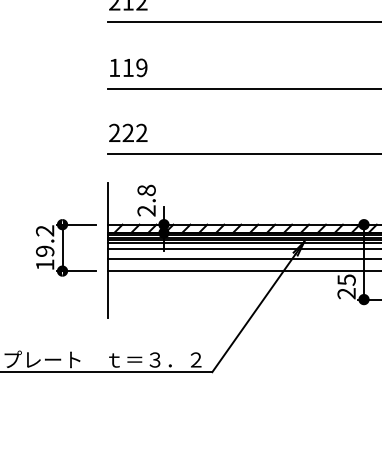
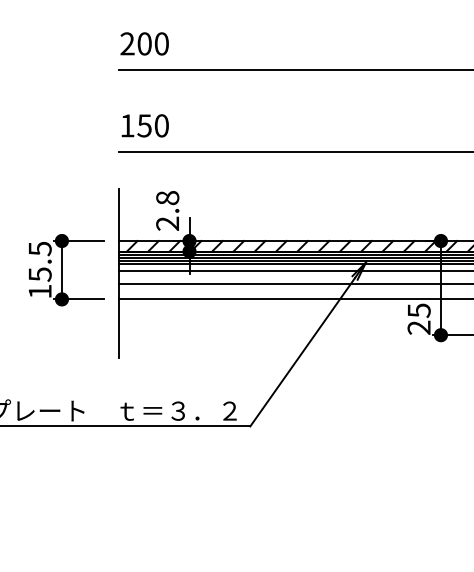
text: (128, 67) -> (144, 43), 119 -> 200
text: (128, 132) -> (144, 125), 222 -> 150
text: (45, 241) -> (40, 262), 19.2 -> 15.5

